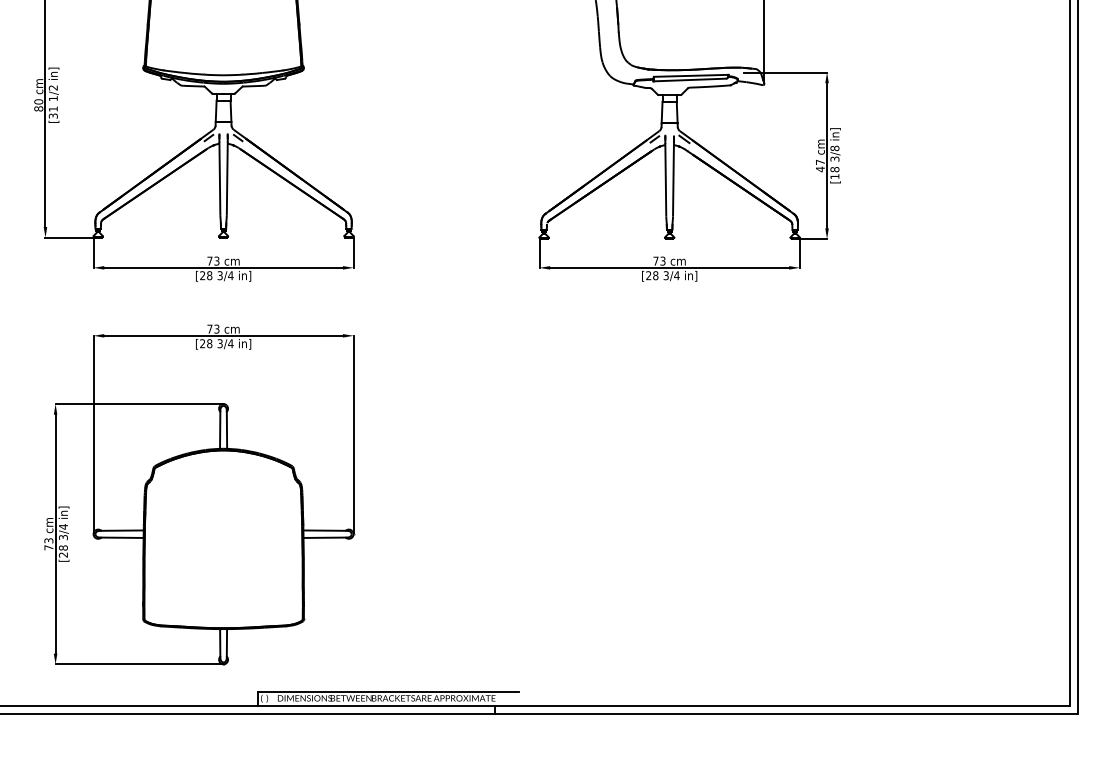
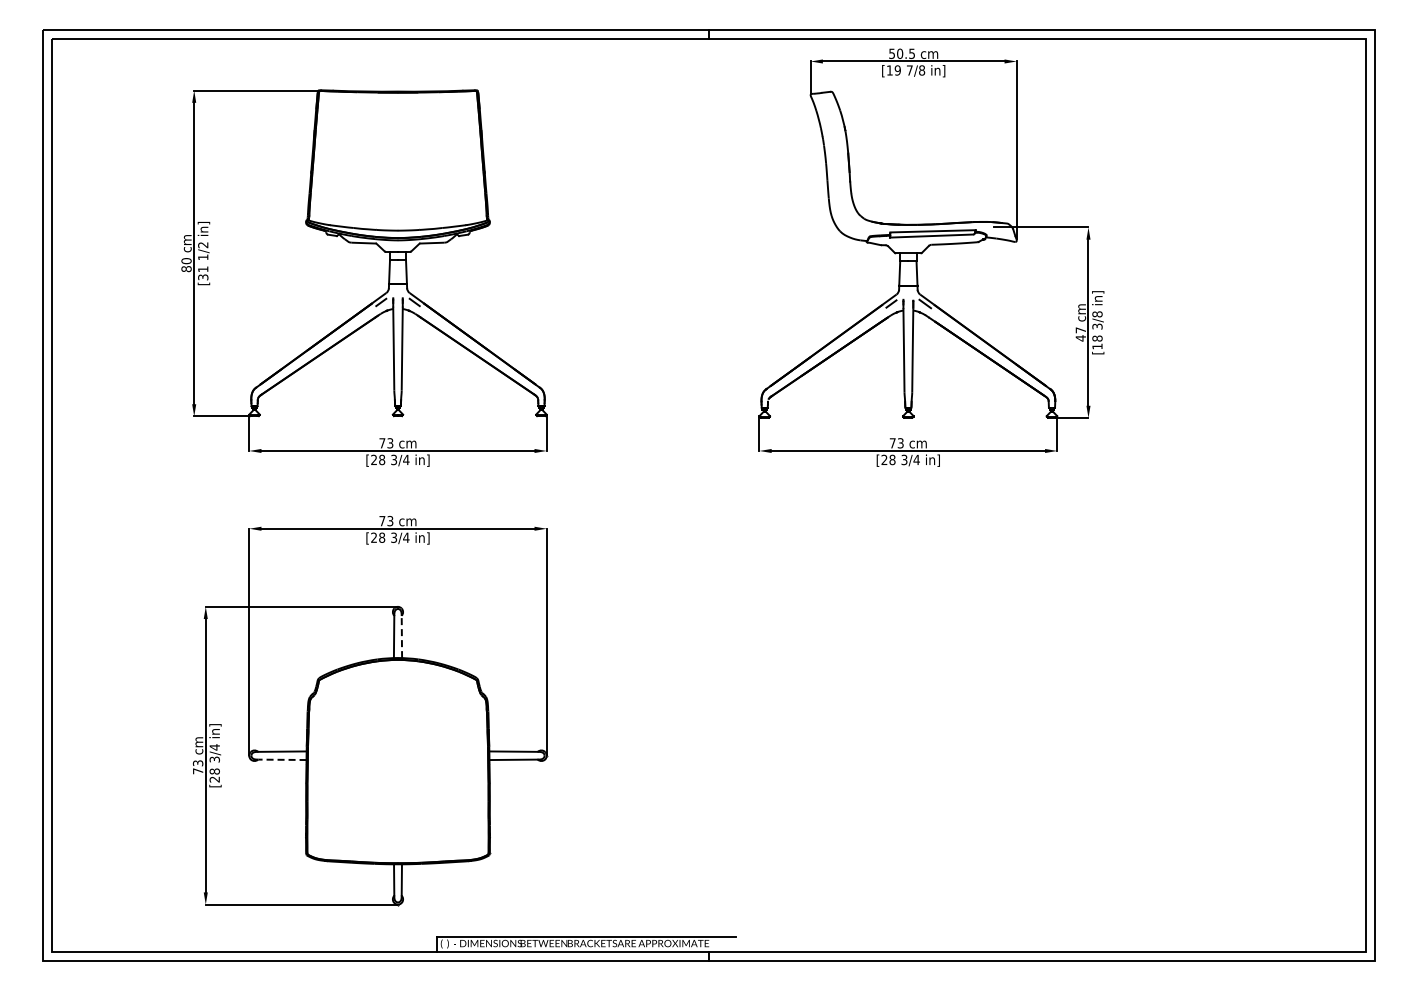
line: (226, 429) -> (401, 636), solid -> dashed
line: (122, 537) -> (282, 759), solid -> dashed

